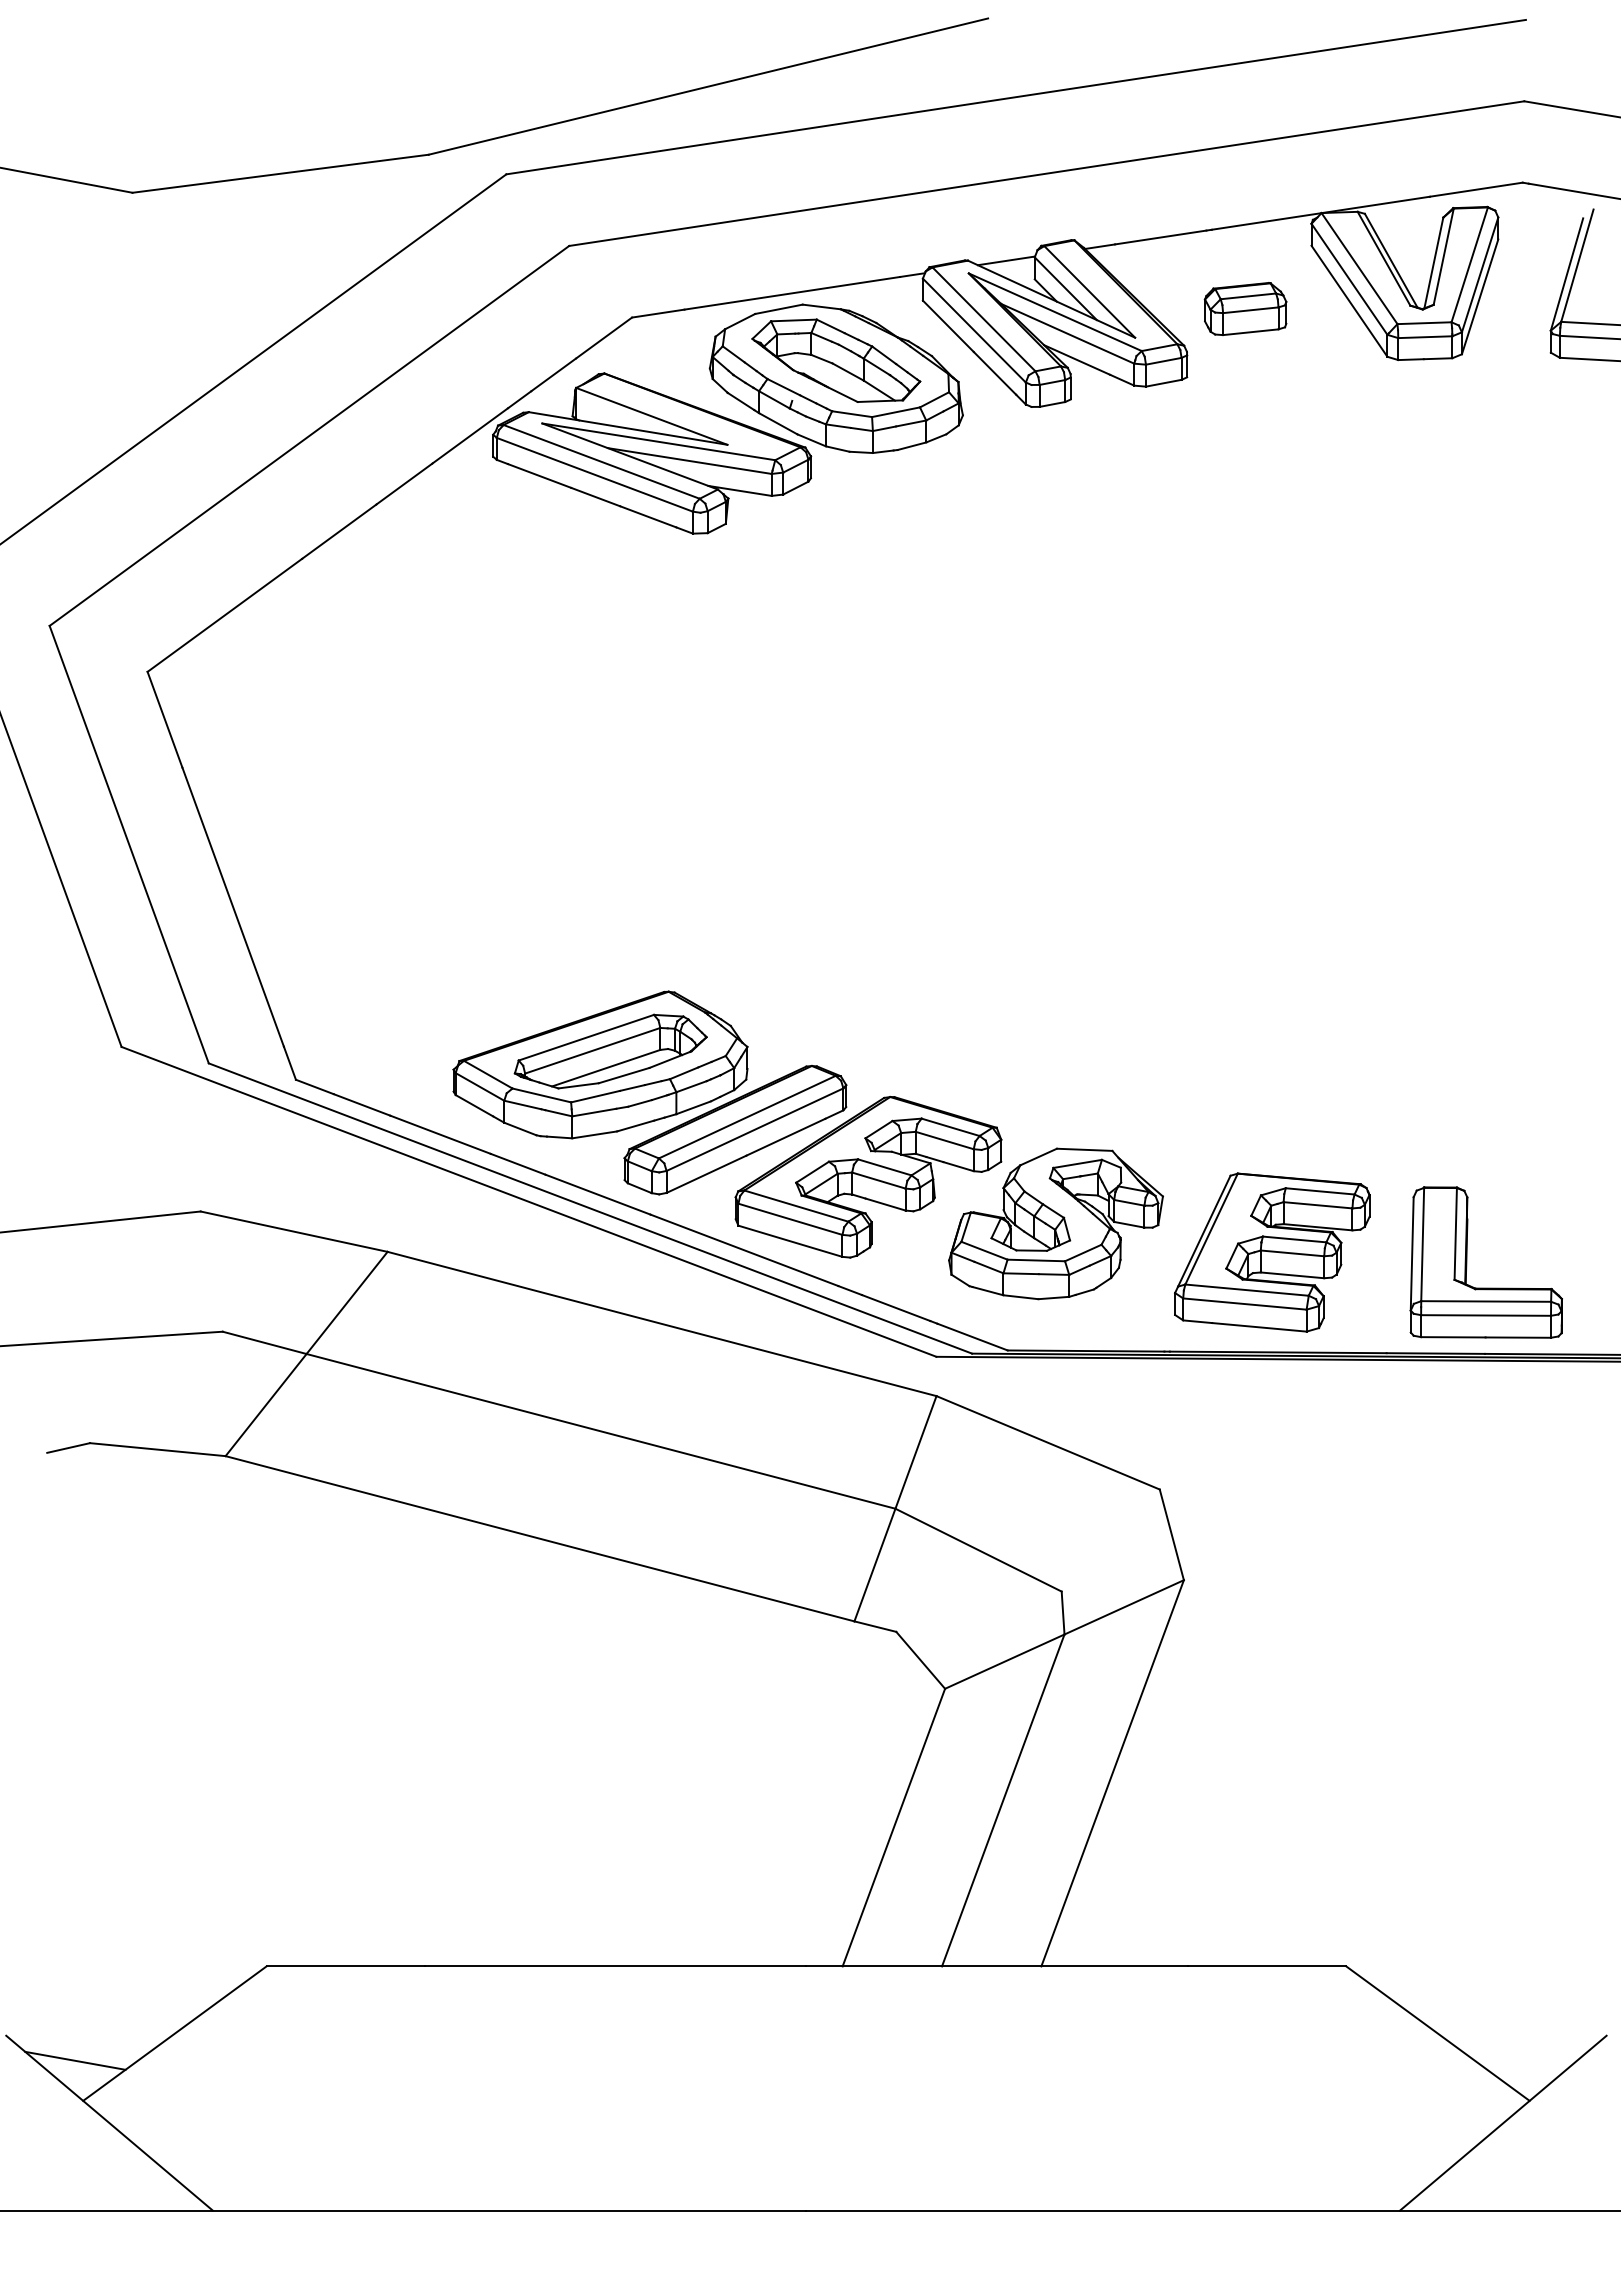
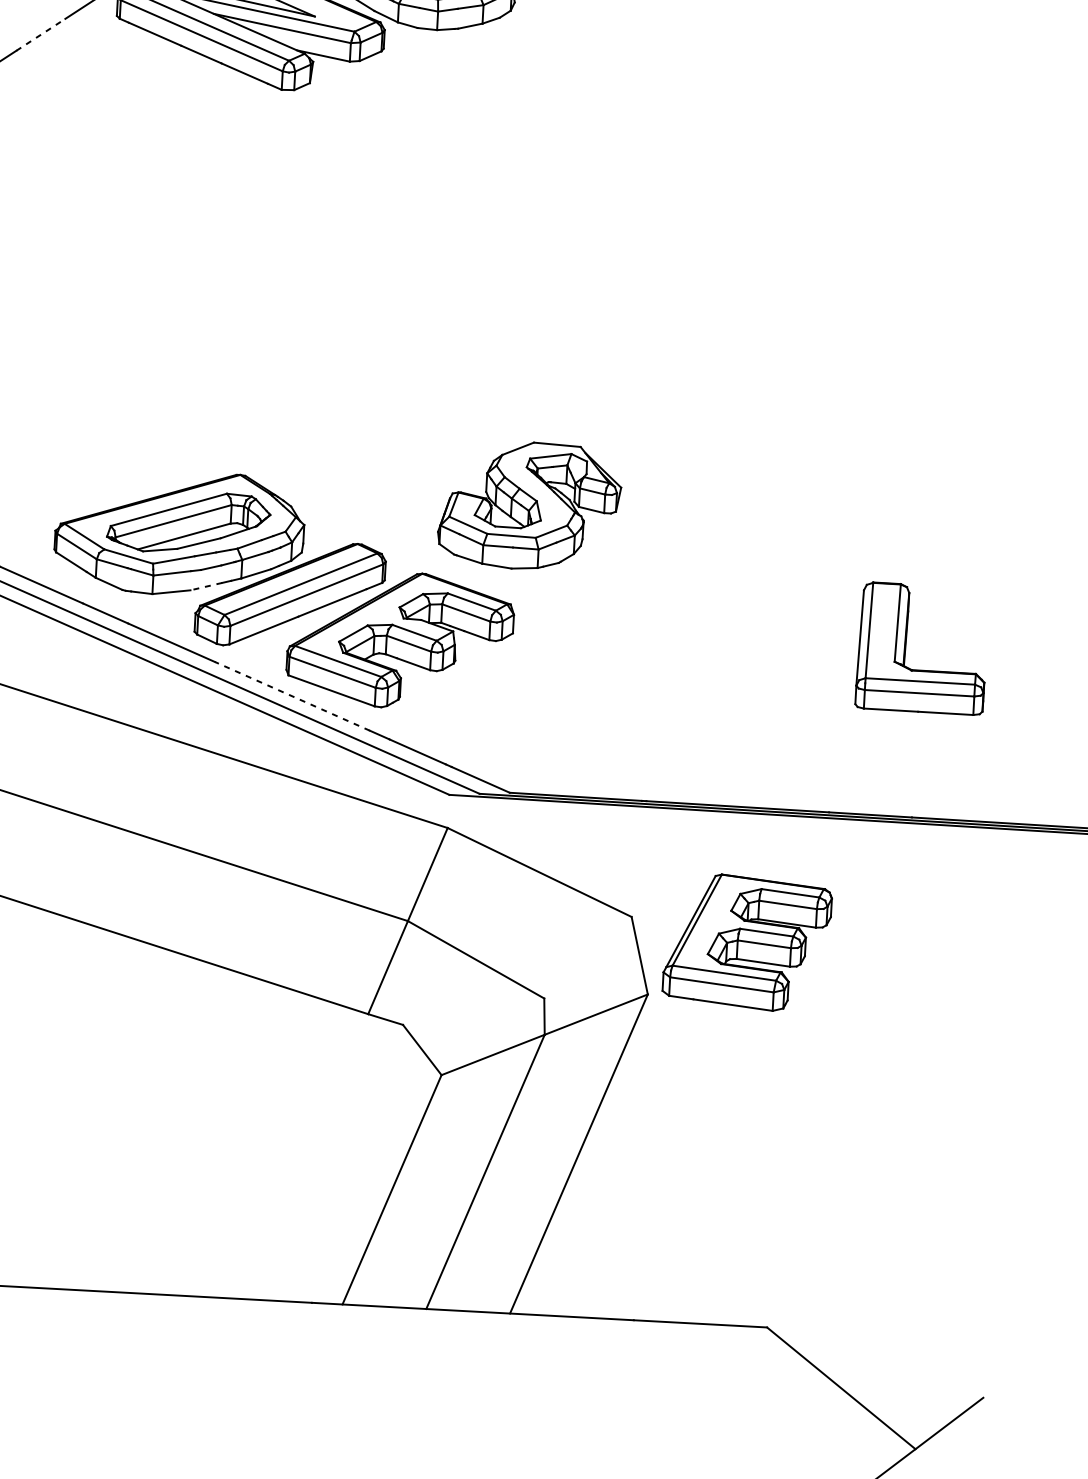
line: (404, 484) -> (40, 35), solid -> dashed
line: (635, 1126) -> (206, 586), solid -> dashed
part: (1055, 1223) -> (529, 505), moved
line: (743, 1250) -> (291, 696), solid -> dashed
part: (1272, 1252) -> (747, 942), moved
part: (1467, 1262) -> (906, 647), moved

